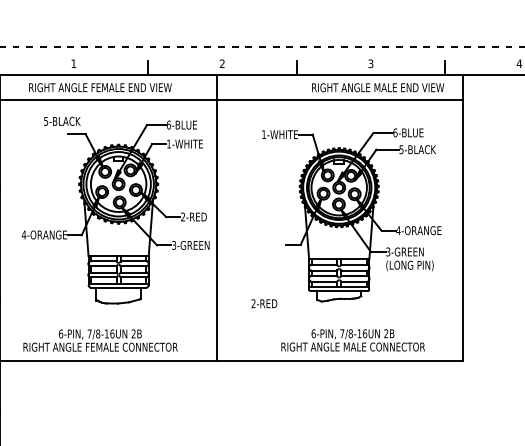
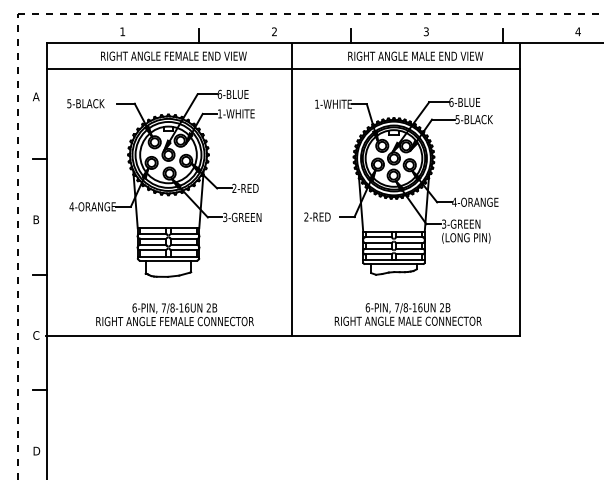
text: (100, 86) -> (173, 55), moved
text: (377, 86) -> (415, 55), moved
text: (61, 121) -> (85, 103), moved
line: (216, 218) -> (291, 189), moved
text: (264, 303) -> (317, 216), moved
text: (100, 340) -> (174, 314), moved

